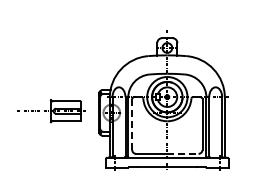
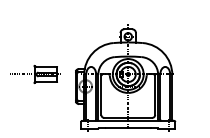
part: (51, 111) -> (34, 74), moved
line: (132, 124) -> (101, 95), dashed -> solid
line: (182, 153) -> (139, 117), dashed -> solid

